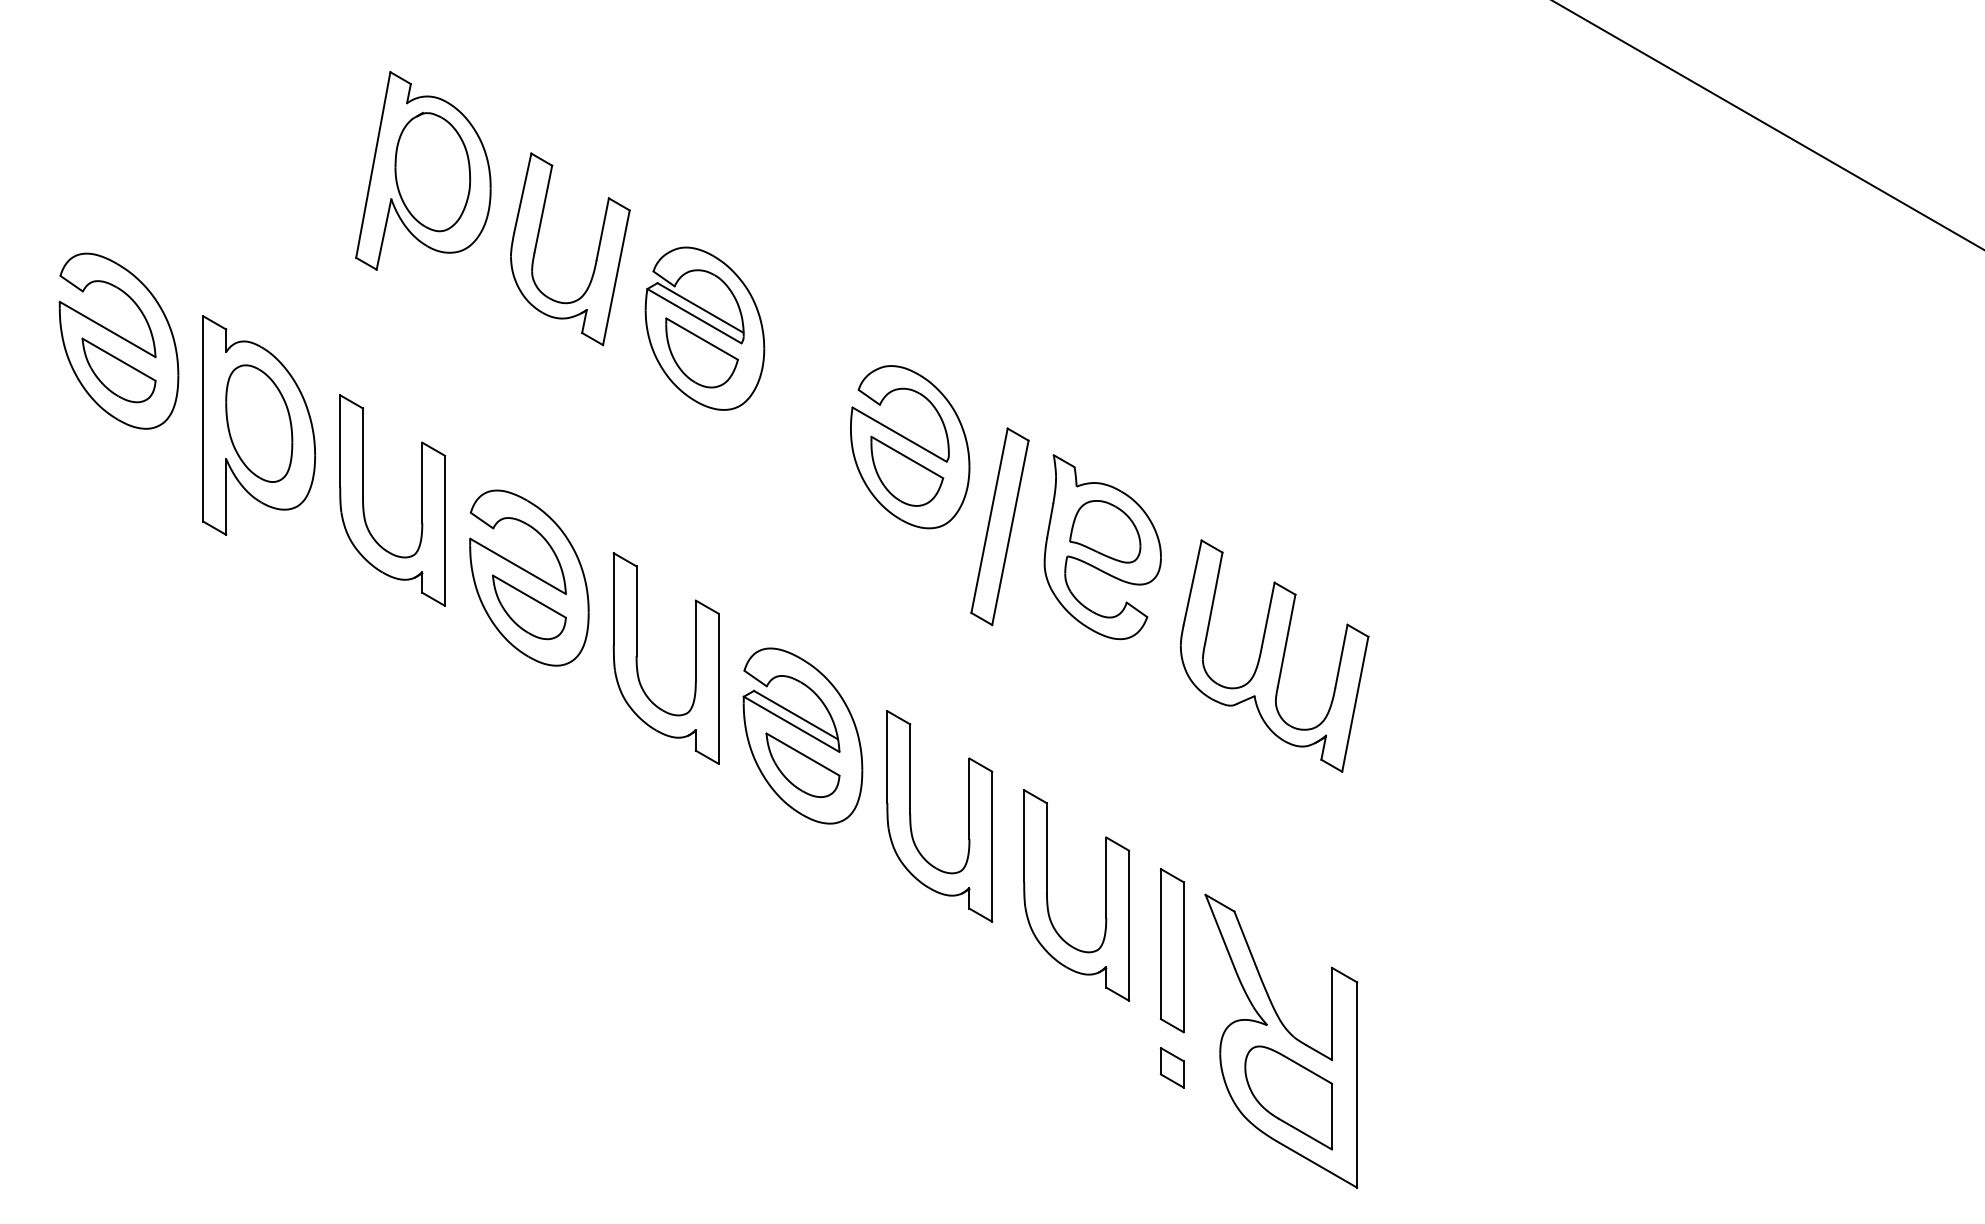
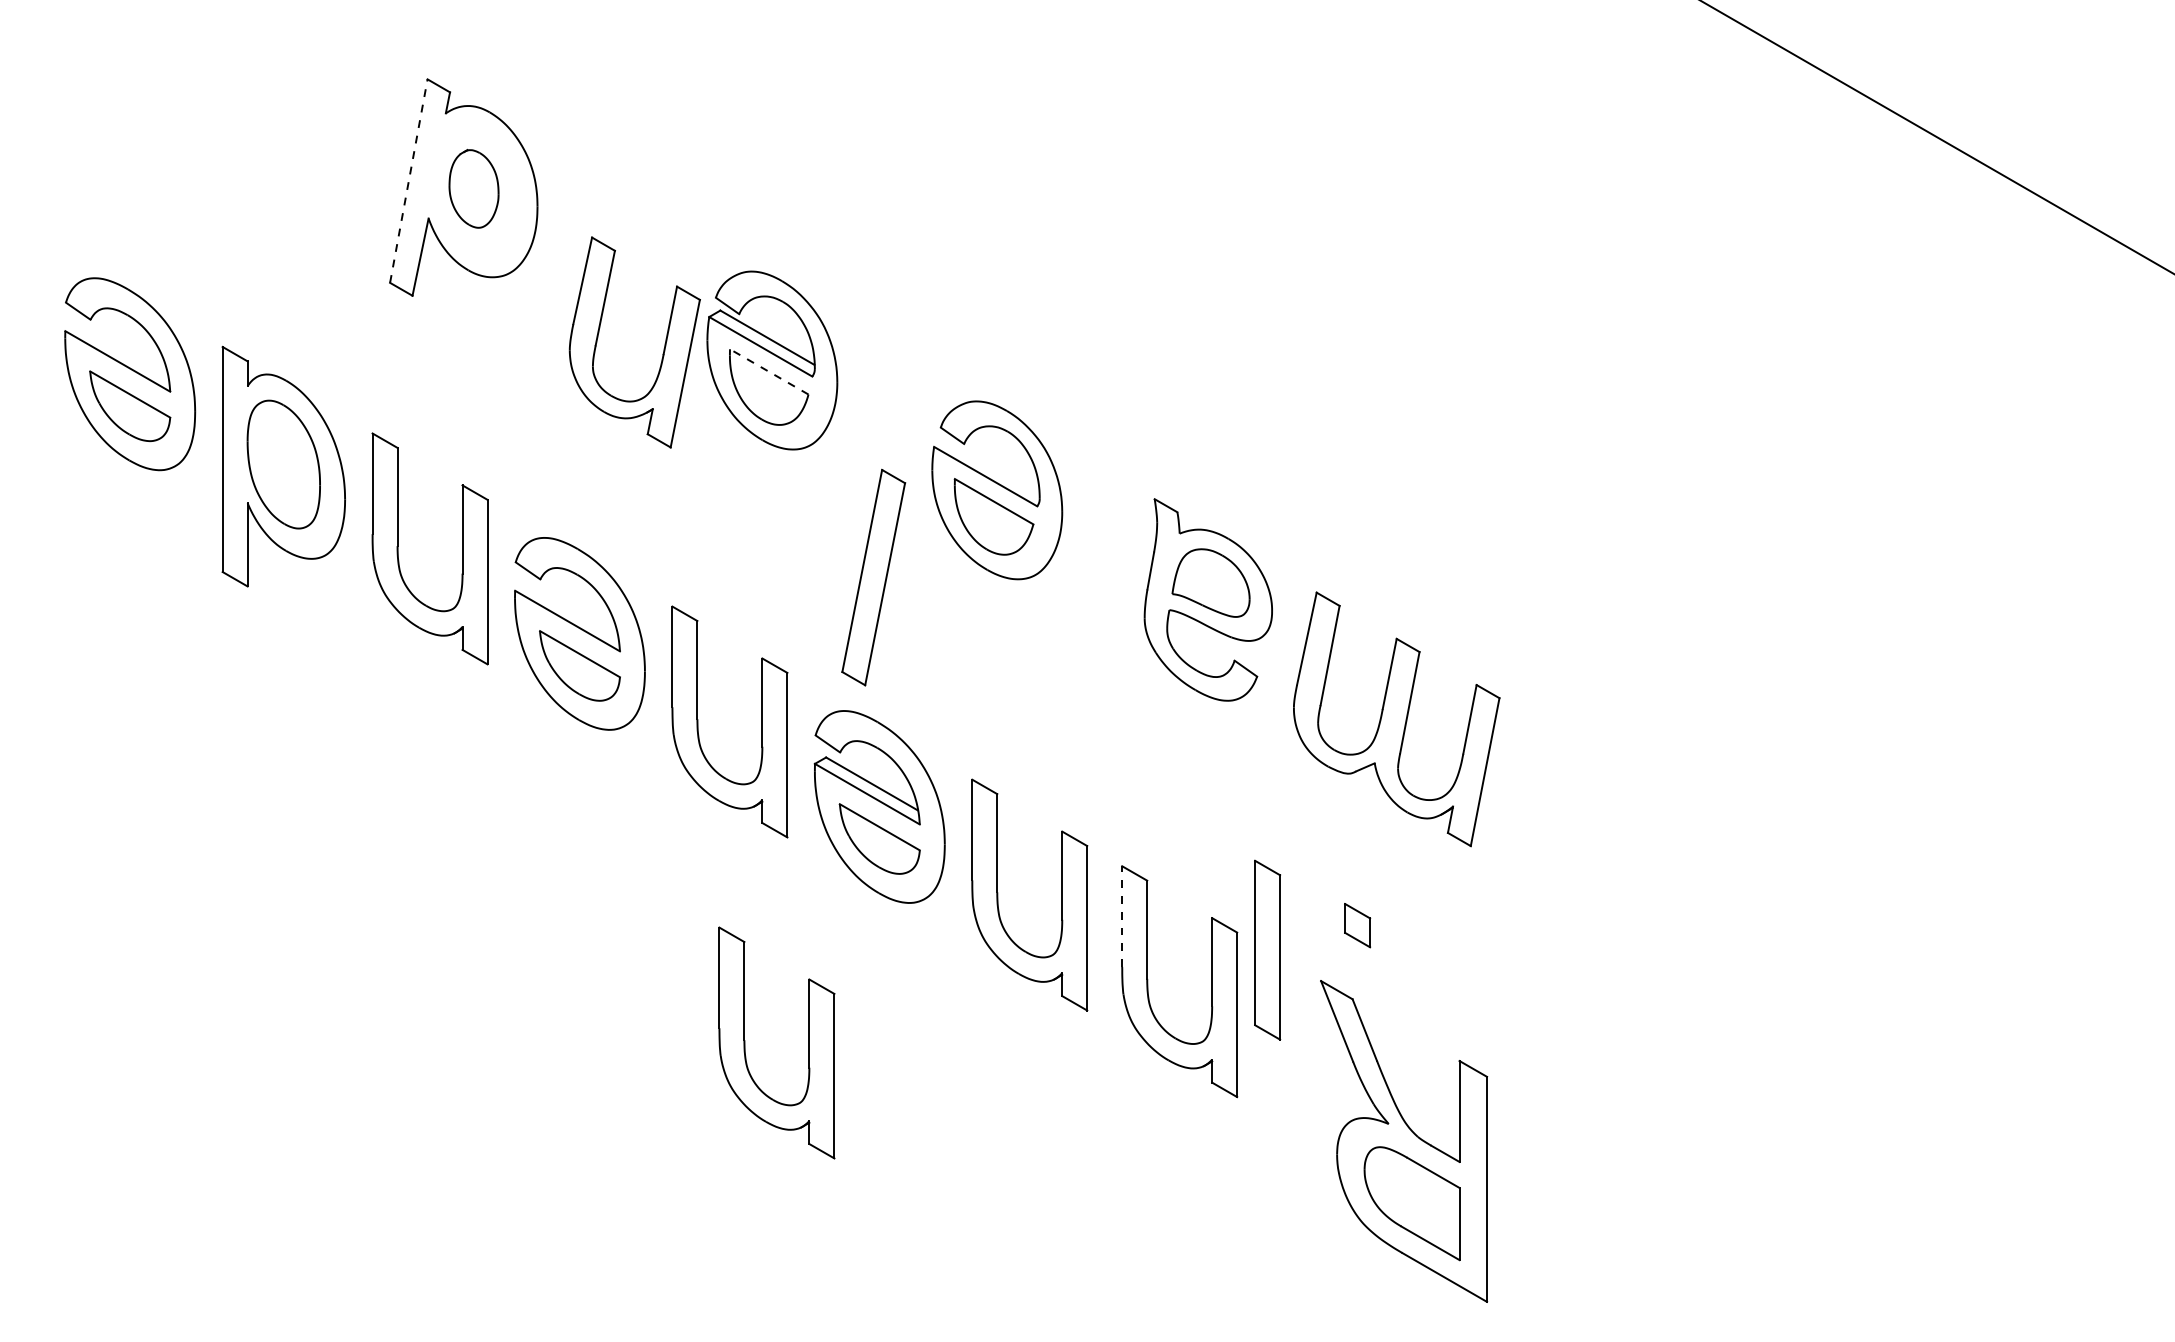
line: (372, 164) -> (408, 180), solid -> dashed
part: (432, 171) -> (473, 188), size x0.6
part: (596, 254) -> (663, 348), moved
line: (701, 338) -> (768, 371), solid -> dashed
part: (999, 526) -> (873, 577), moved
line: (1024, 835) -> (1122, 916), solid -> dashed
part: (680, 950) -> (745, 1042), added
part: (1172, 950) -> (1267, 949), moved
part: (1172, 1067) -> (1357, 925), moved

